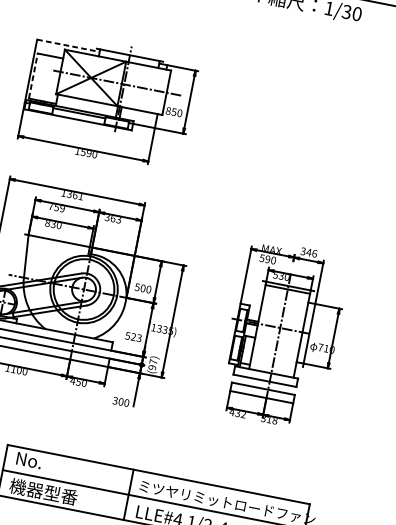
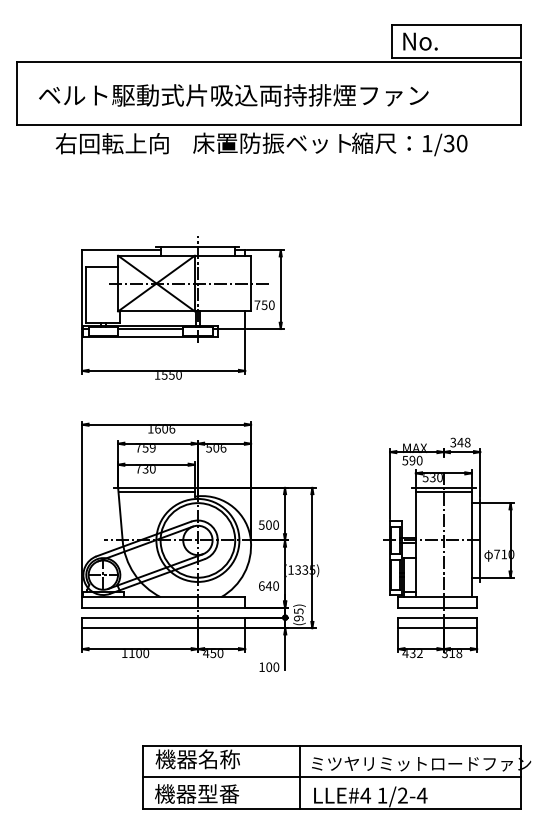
line: (68, 46) -> (121, 250), dashed -> solid
line: (33, 75) -> (86, 294), dashed -> solid
text: (168, 111) -> (257, 305), 850 -> 750
text: (88, 153) -> (171, 375), 1590 -> 1550
text: (75, 195) -> (165, 429), 1361 -> 1606
text: (113, 219) -> (216, 448), 363 -> 506
text: (47, 223) -> (138, 469), 830 -> 730
line: (58, 244) -> (156, 492), added
text: (314, 253) -> (467, 442), 346 -> 348
text: (133, 336) -> (268, 585), 523 -> 640
text: (153, 362) -> (298, 611), (97) -> (95)
text: (115, 400) -> (261, 666), 300 -> 100
text: (49, 464) -> (197, 759), No. -> 機器名称

